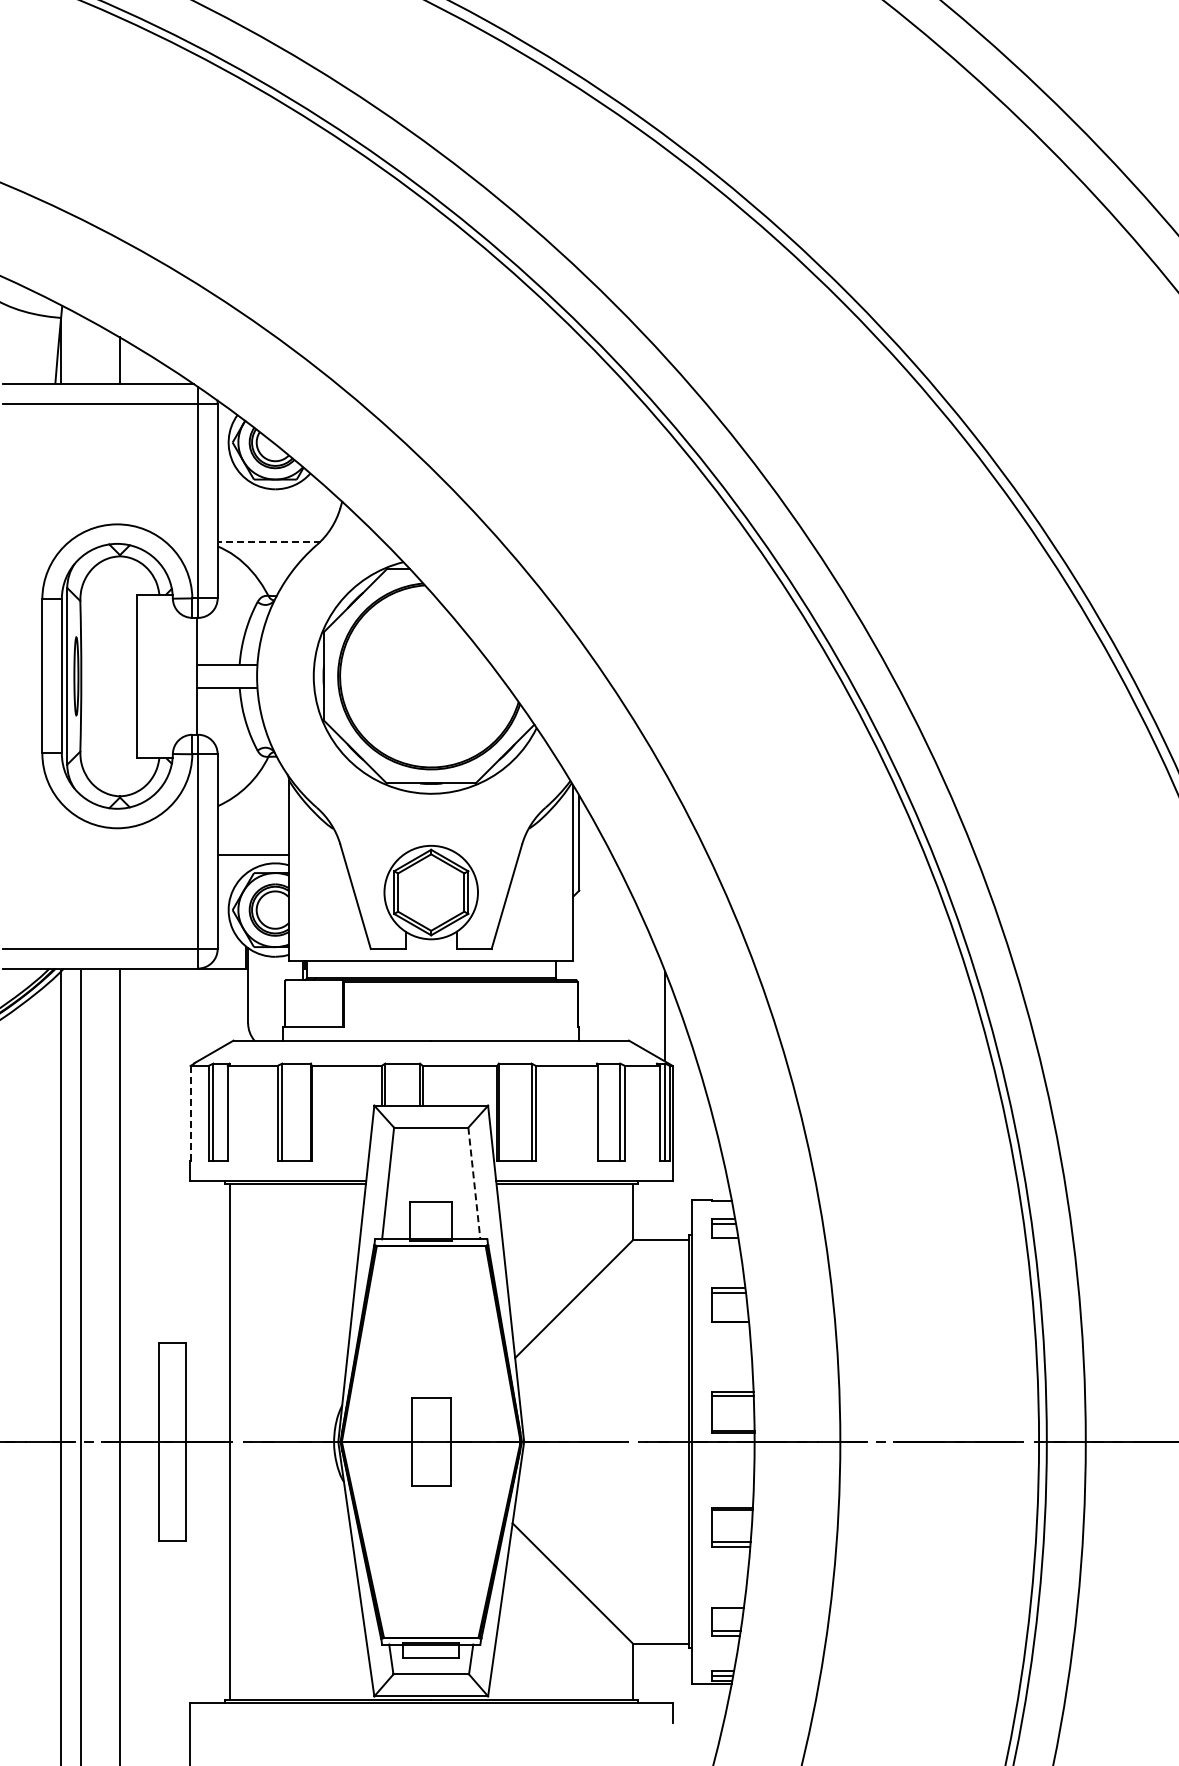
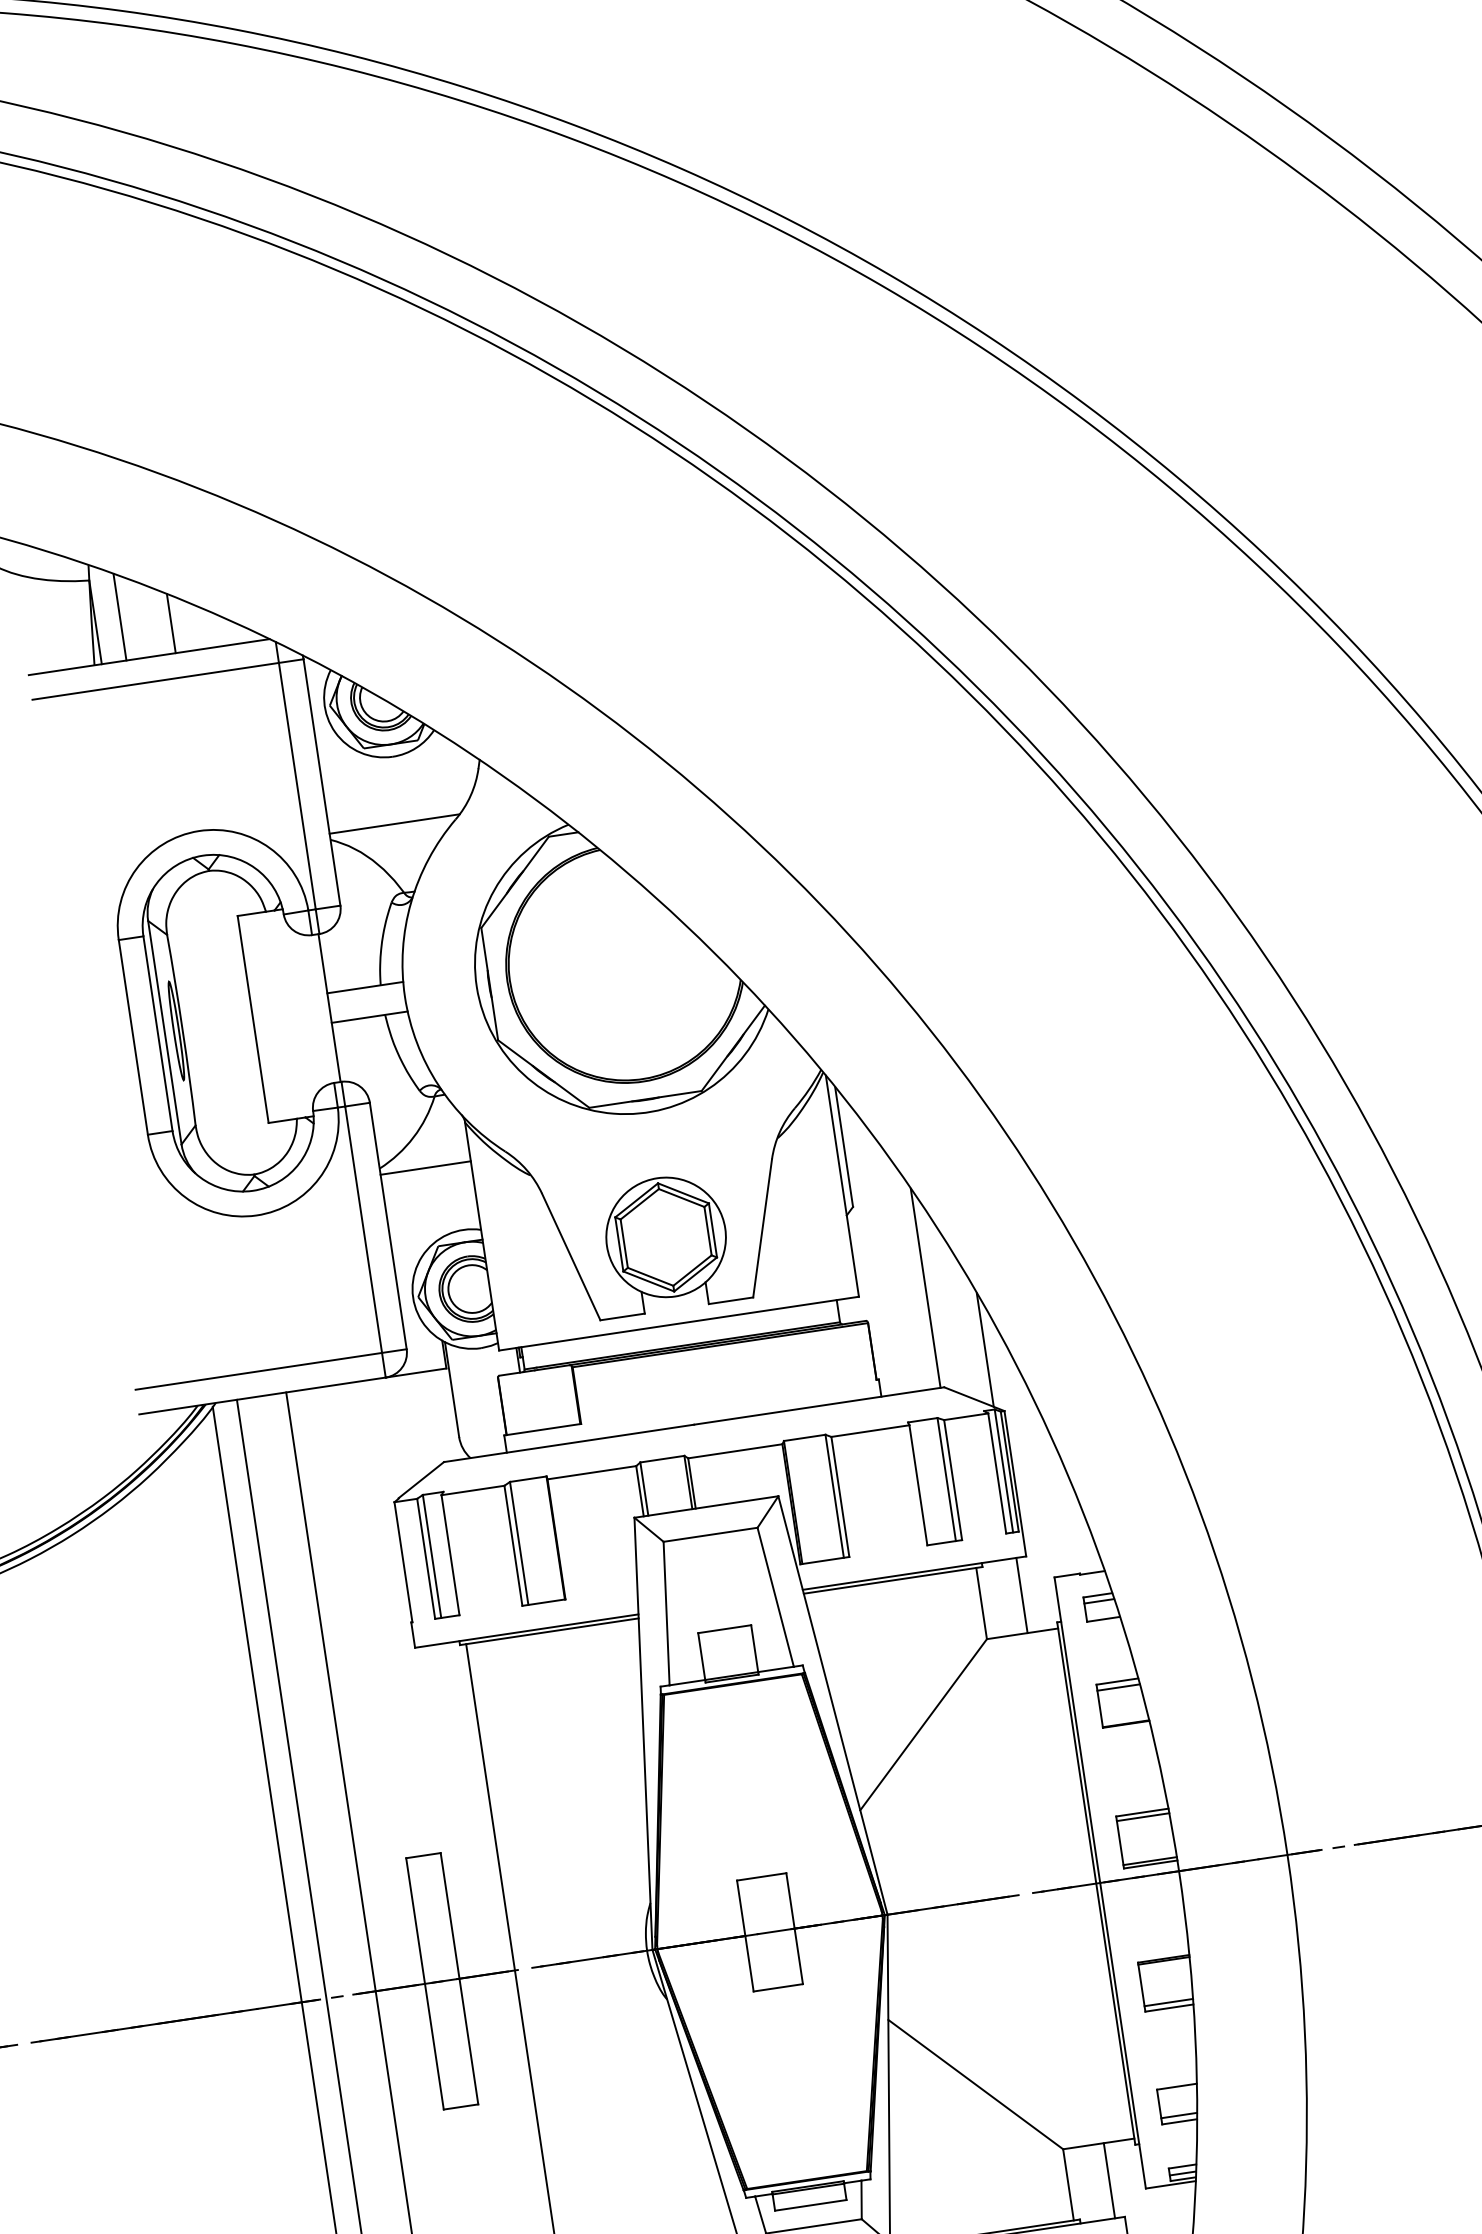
line: (80, 349) -> (119, 616), added
line: (268, 541) -> (393, 824), dashed -> solid
line: (253, 855) -> (425, 1168), moved
line: (626, 961) -> (926, 1287), added
line: (190, 1113) -> (403, 1562), dashed -> solid
line: (474, 1184) -> (776, 1598), dashed -> solid
line: (665, 1210) -> (1022, 1595), added
line: (665, 1672) -> (1109, 2179), added

